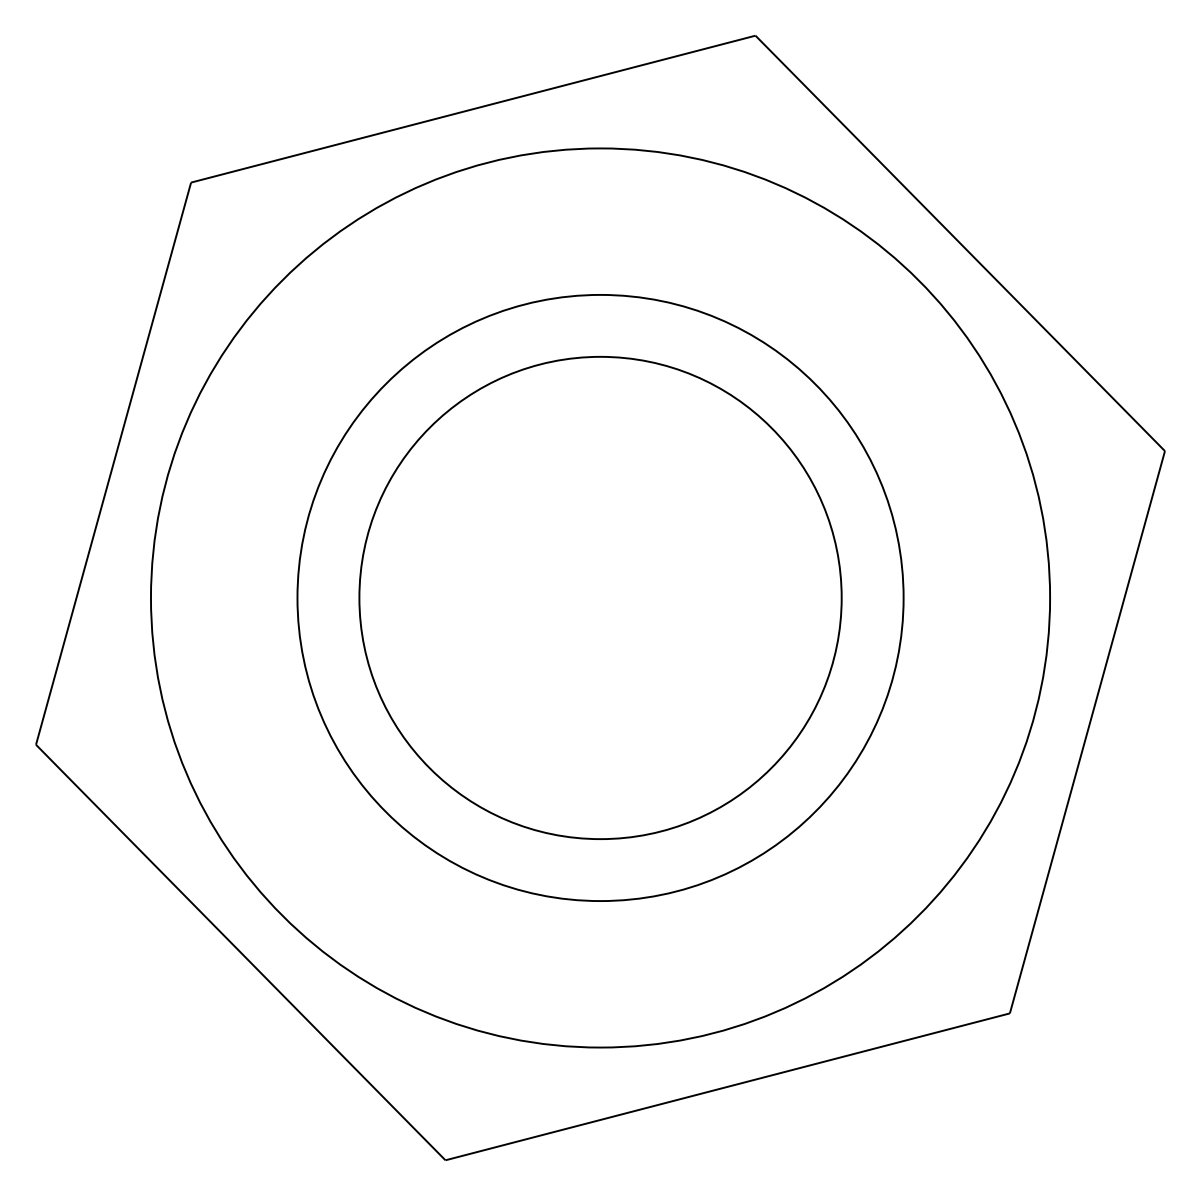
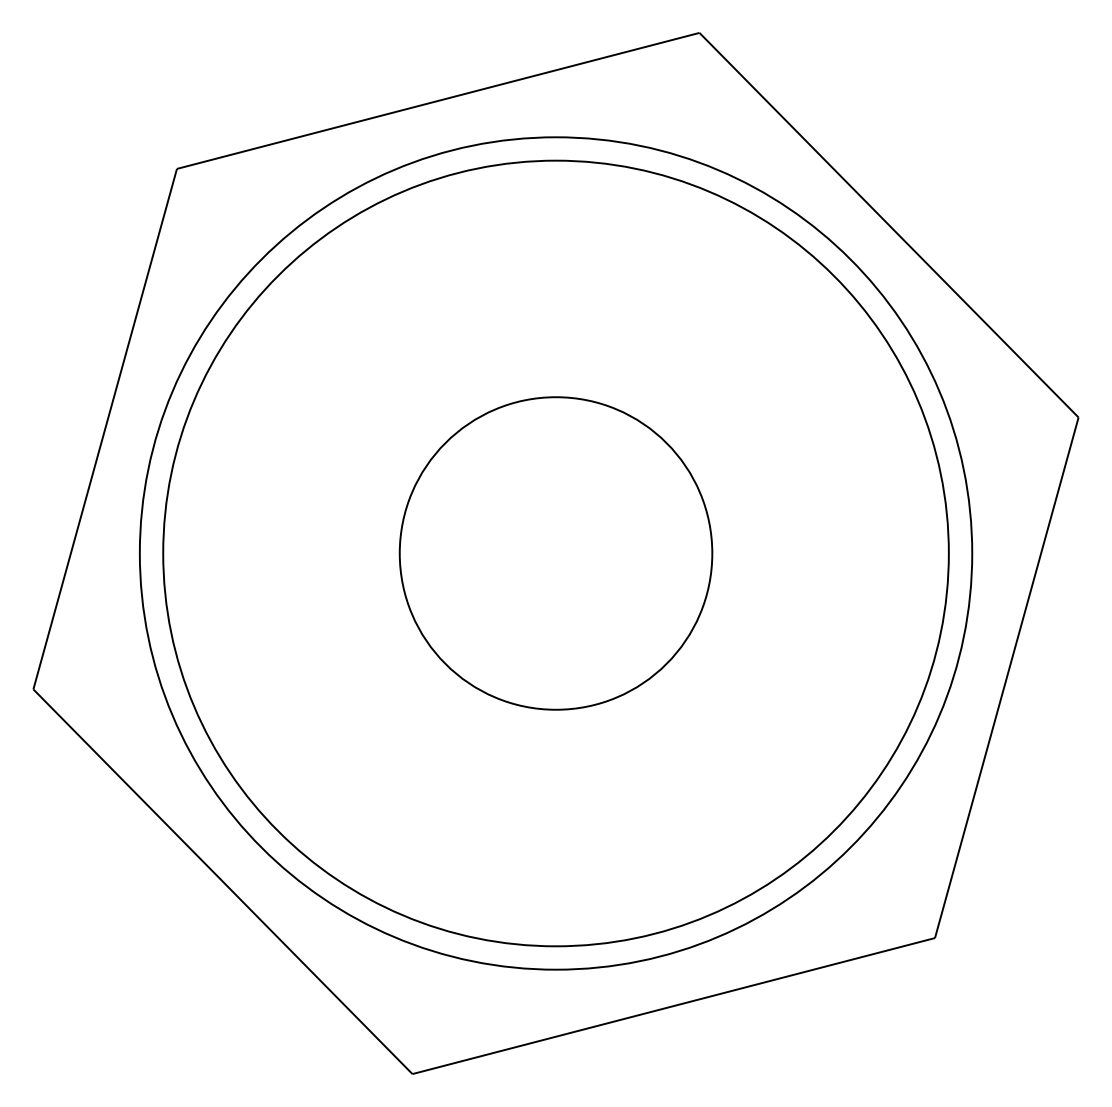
circle: (600, 597) -> (556, 553), size x0.7
circle: (600, 597) -> (556, 553), size x1.4

